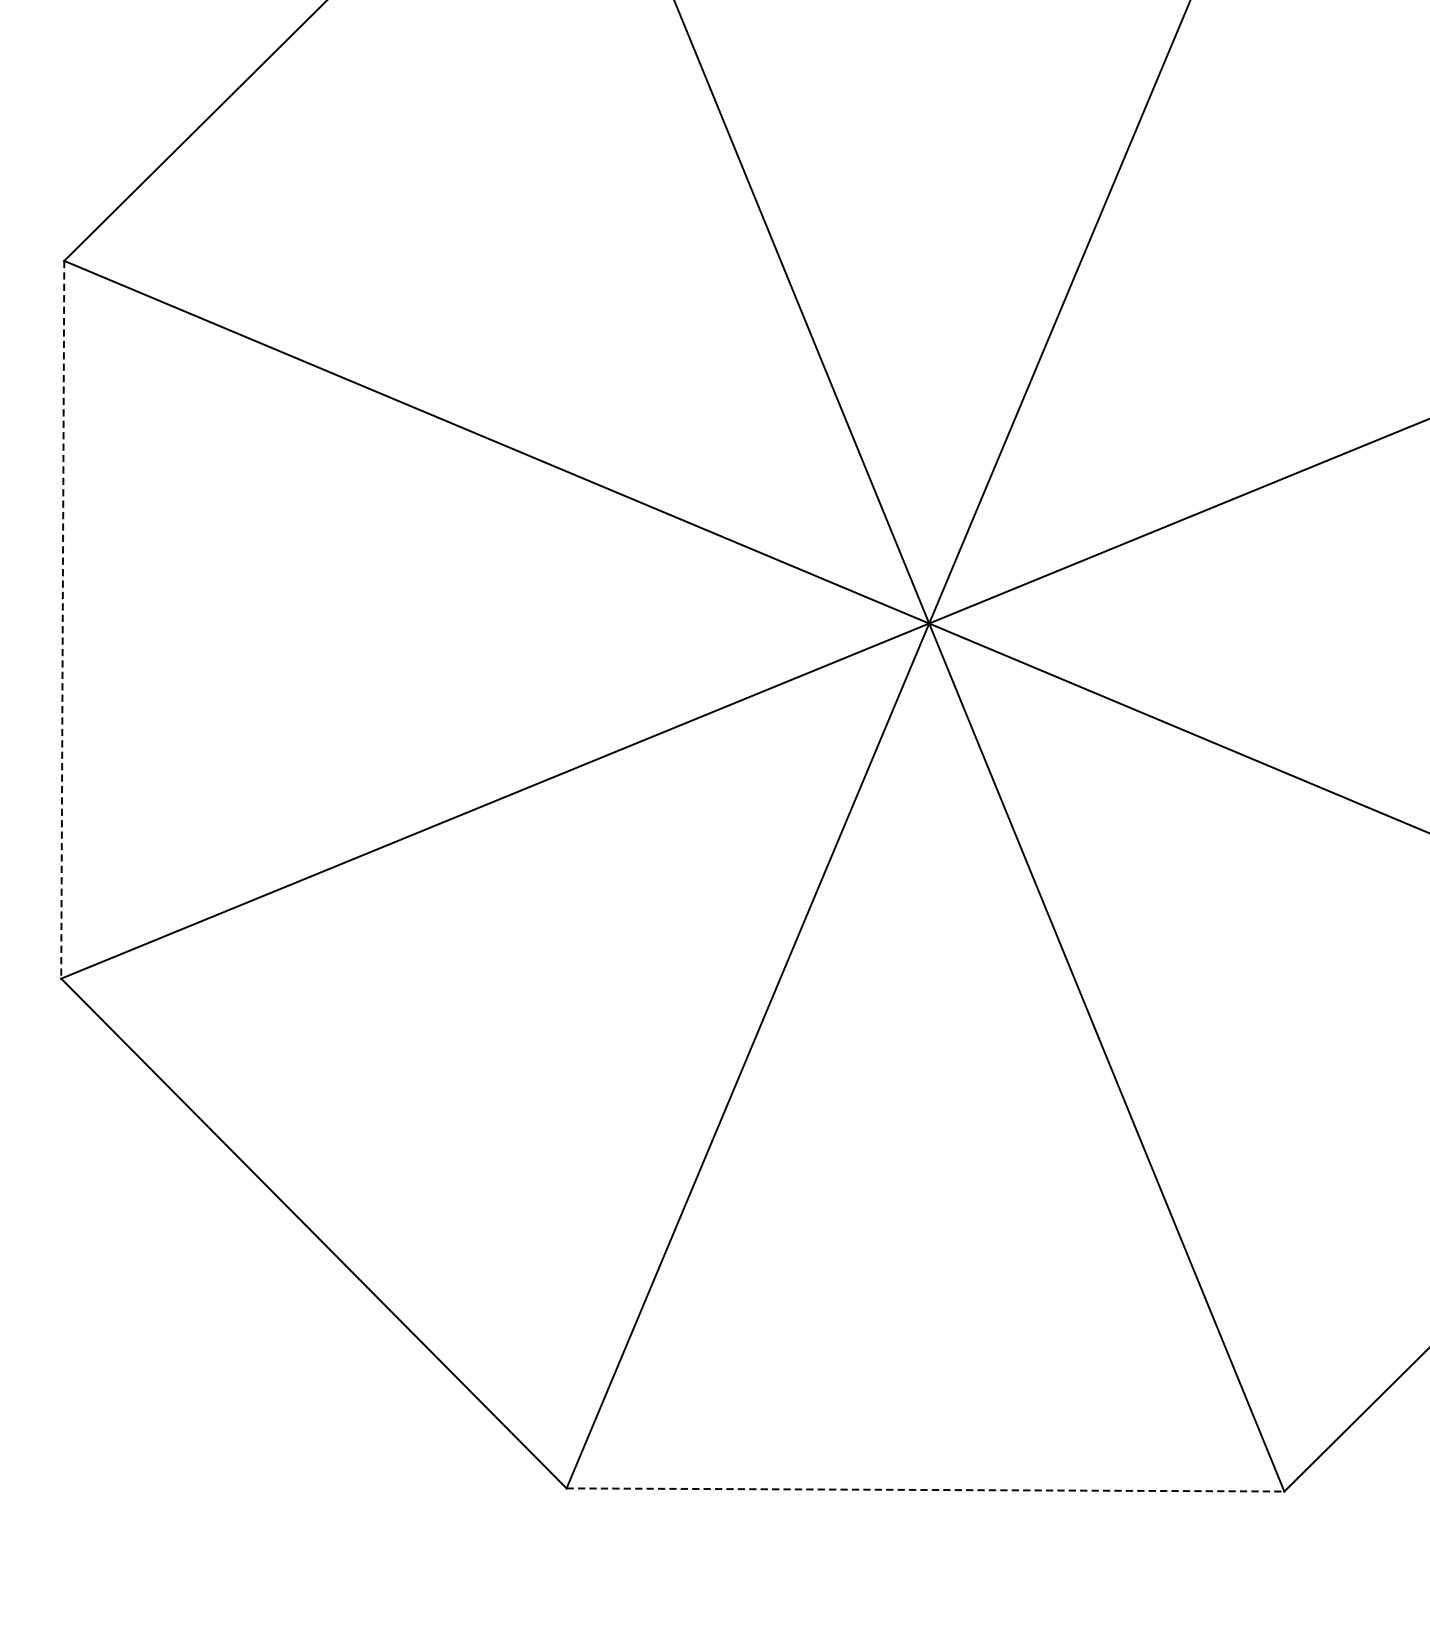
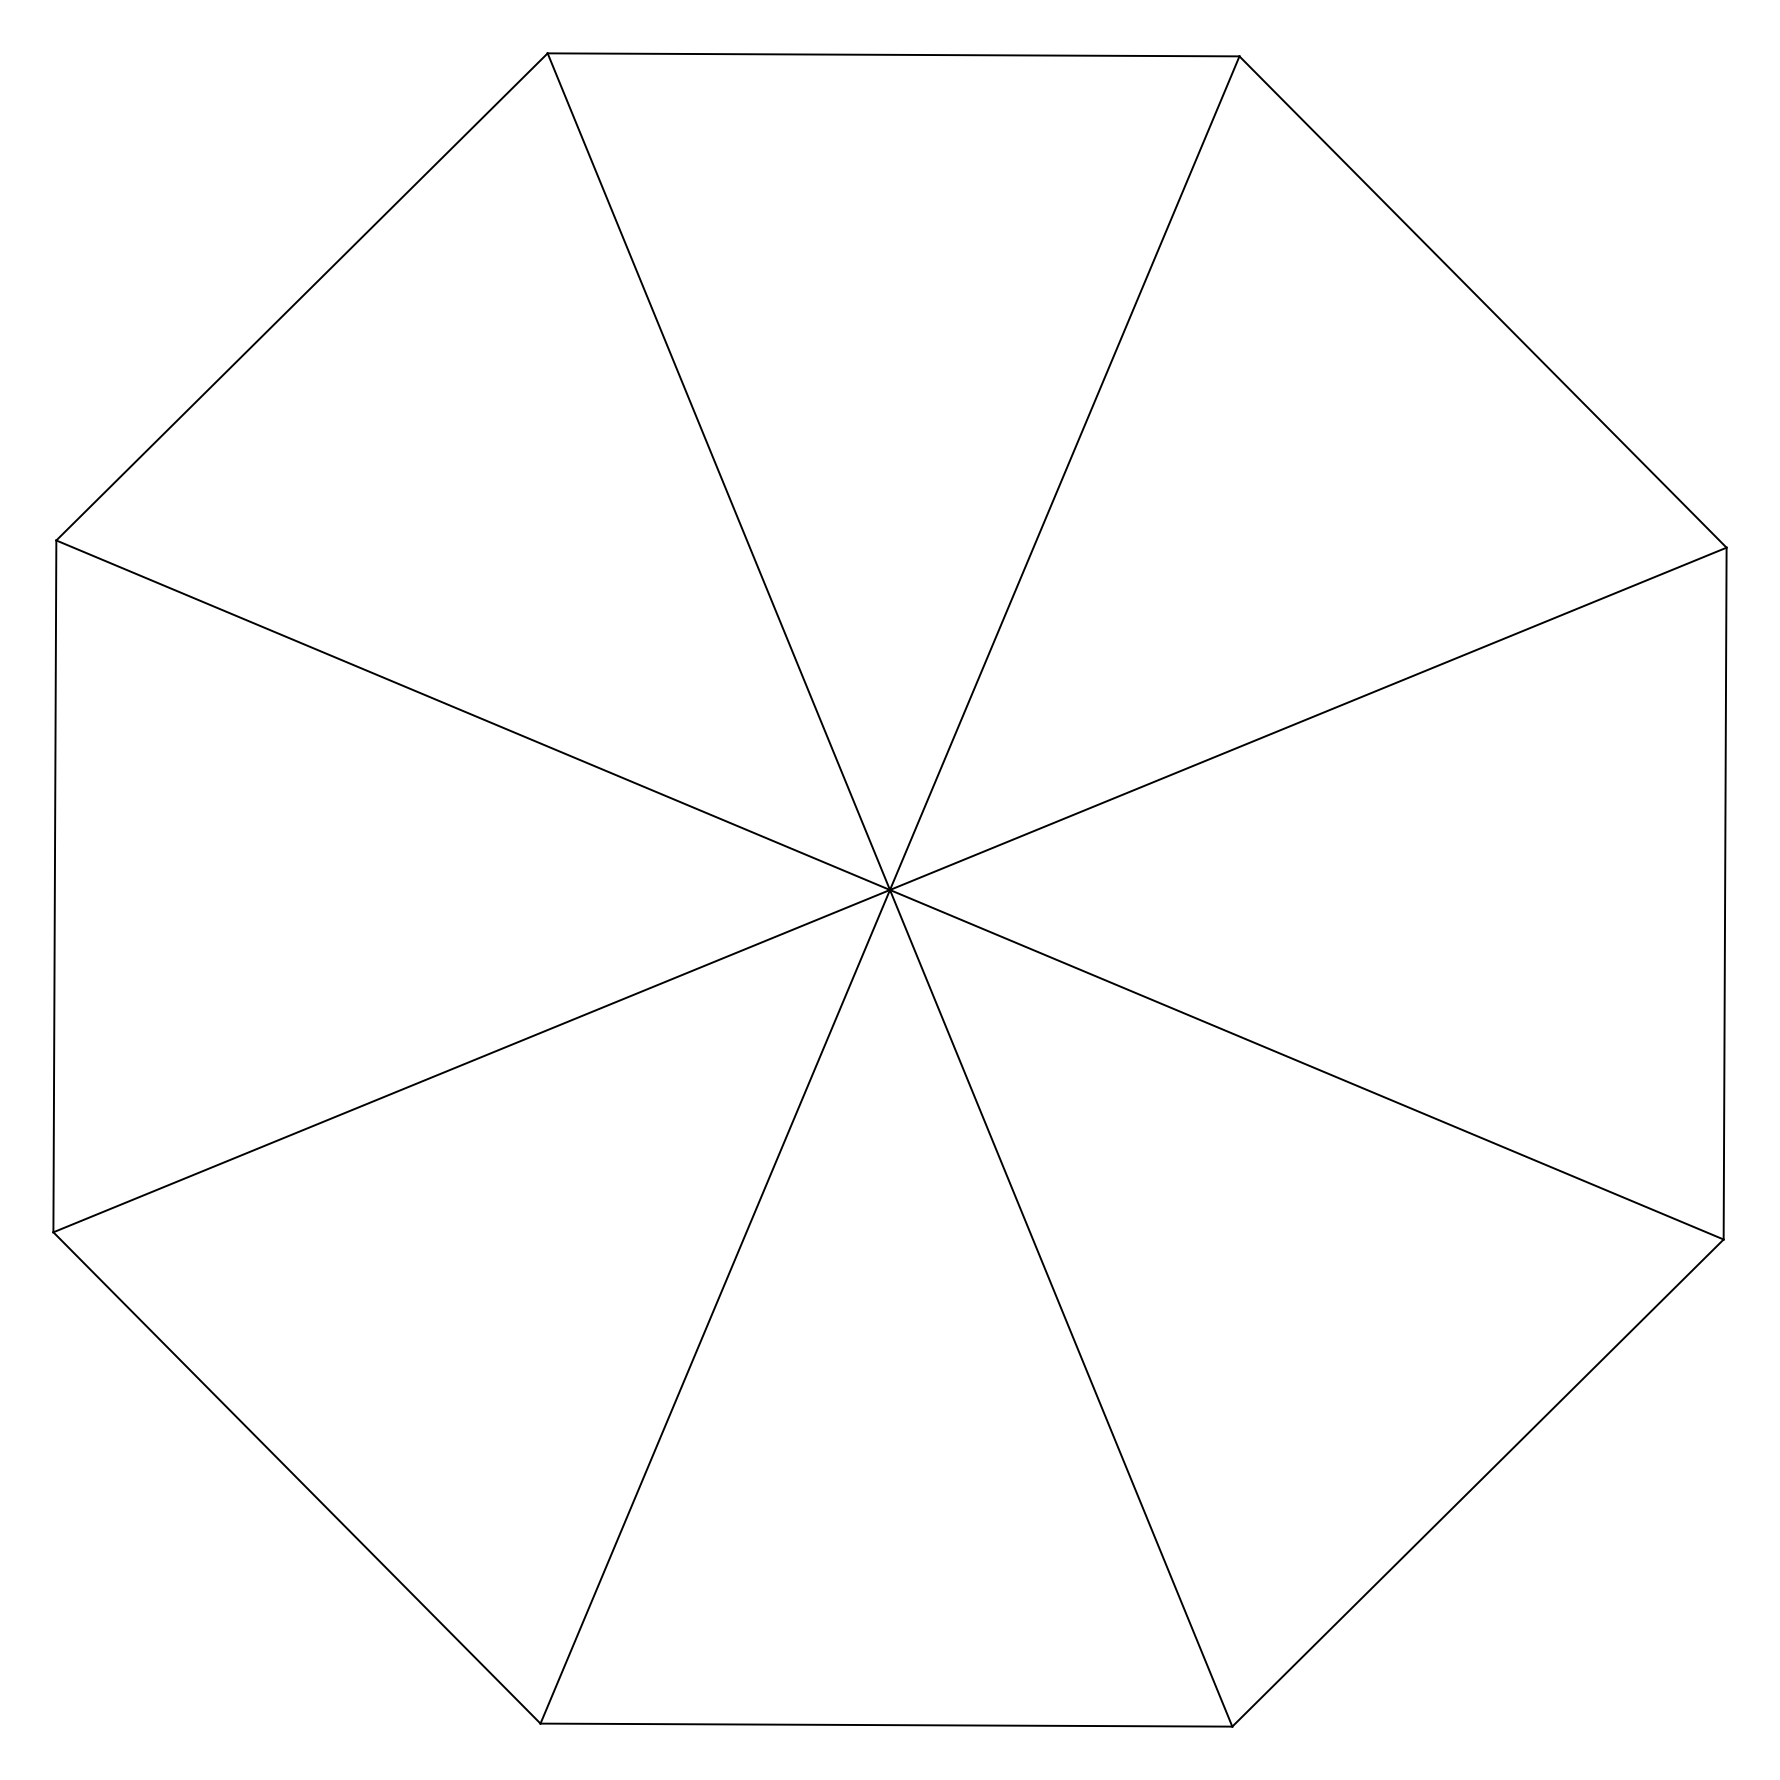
line: (62, 619) -> (54, 886), dashed -> solid
line: (925, 1490) -> (886, 1725), dashed -> solid

